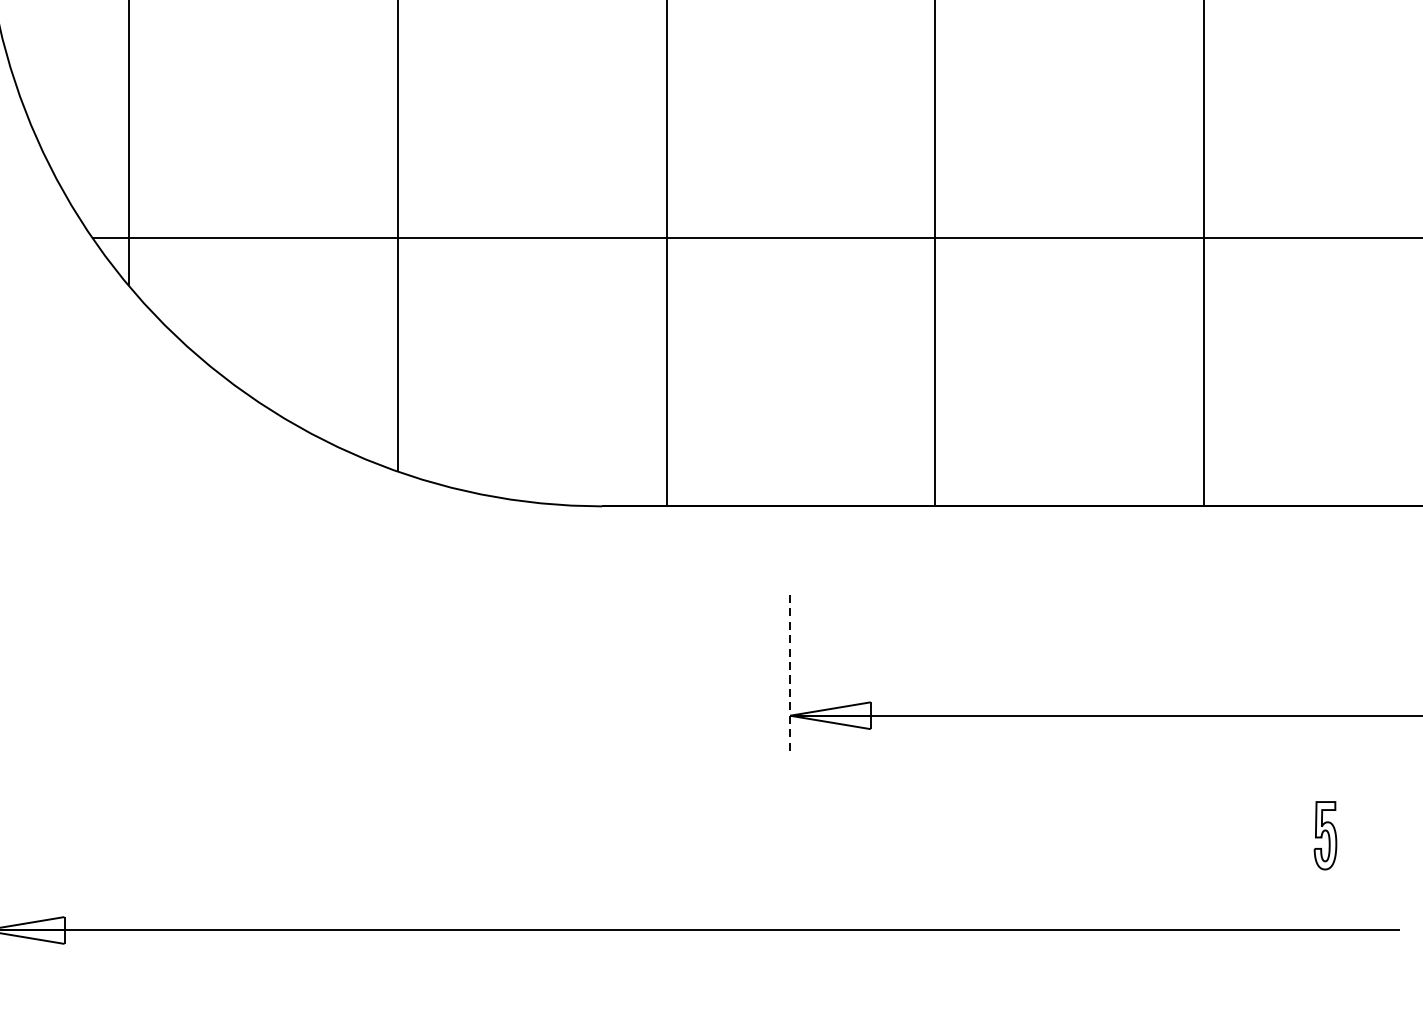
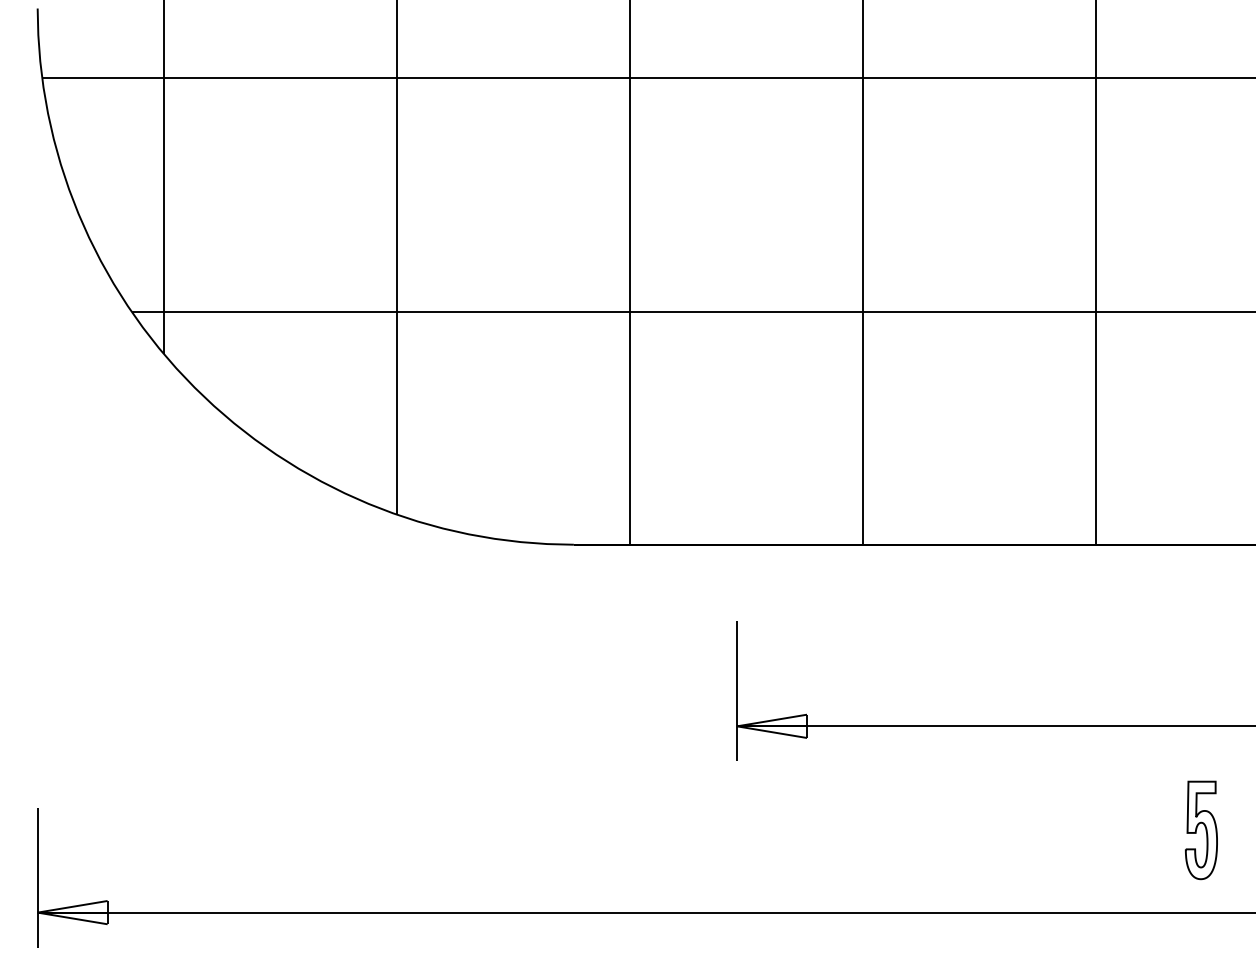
line: (790, 675) -> (737, 691), dashed -> solid
part: (1325, 835) -> (1201, 830), size x1.67

